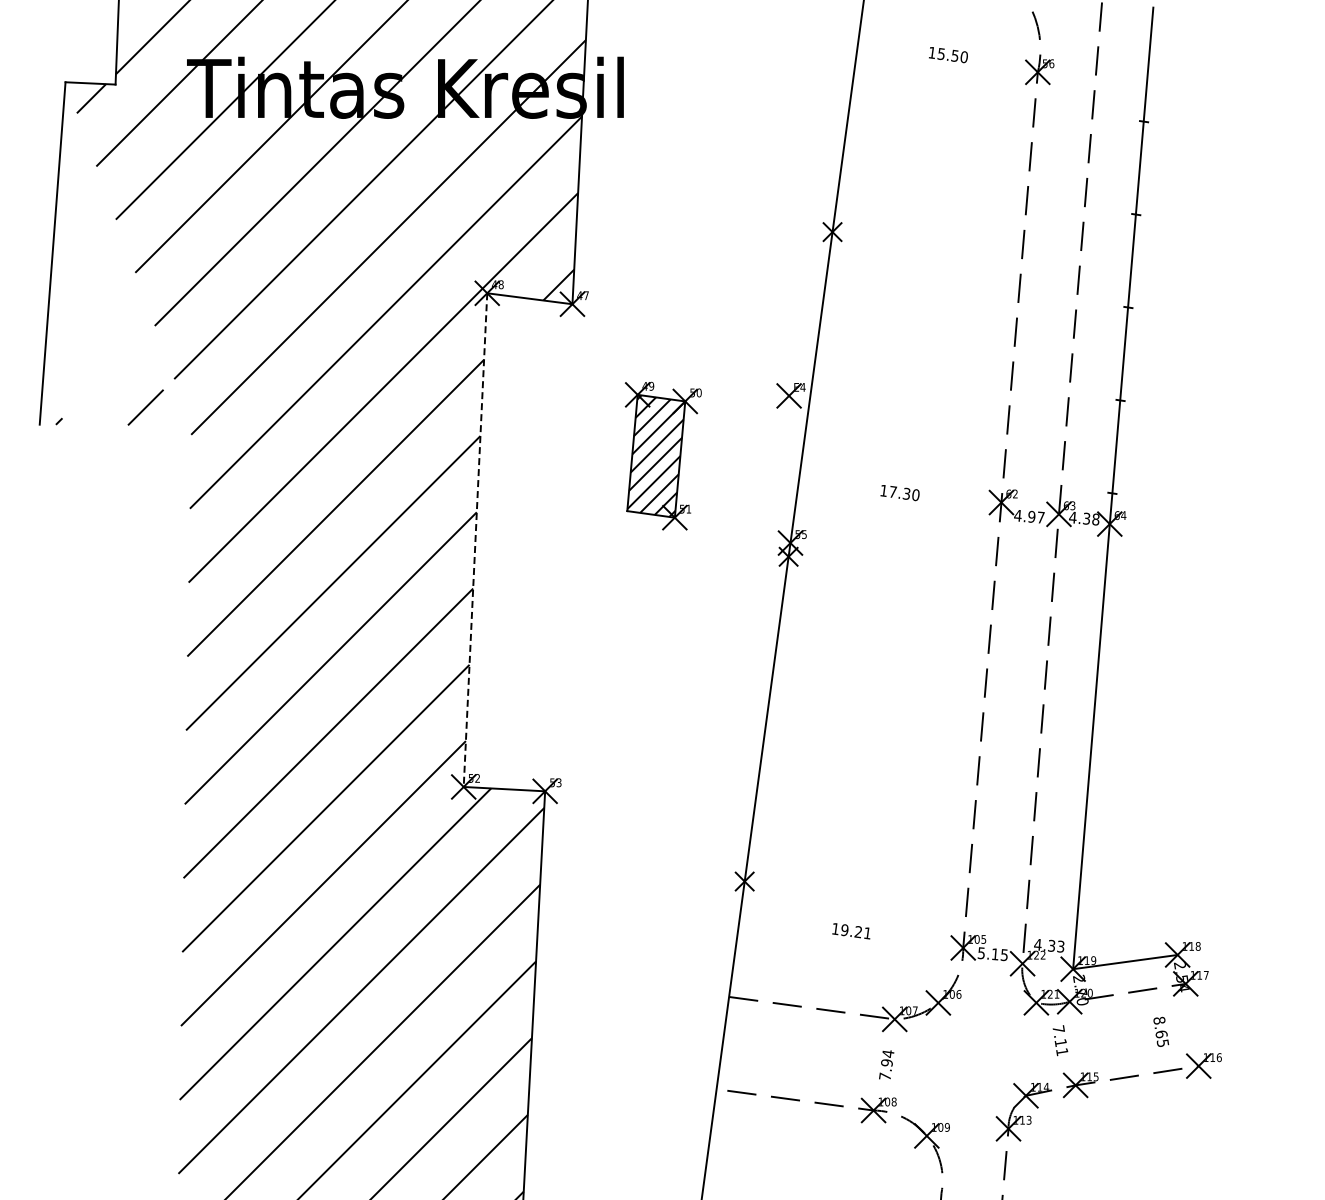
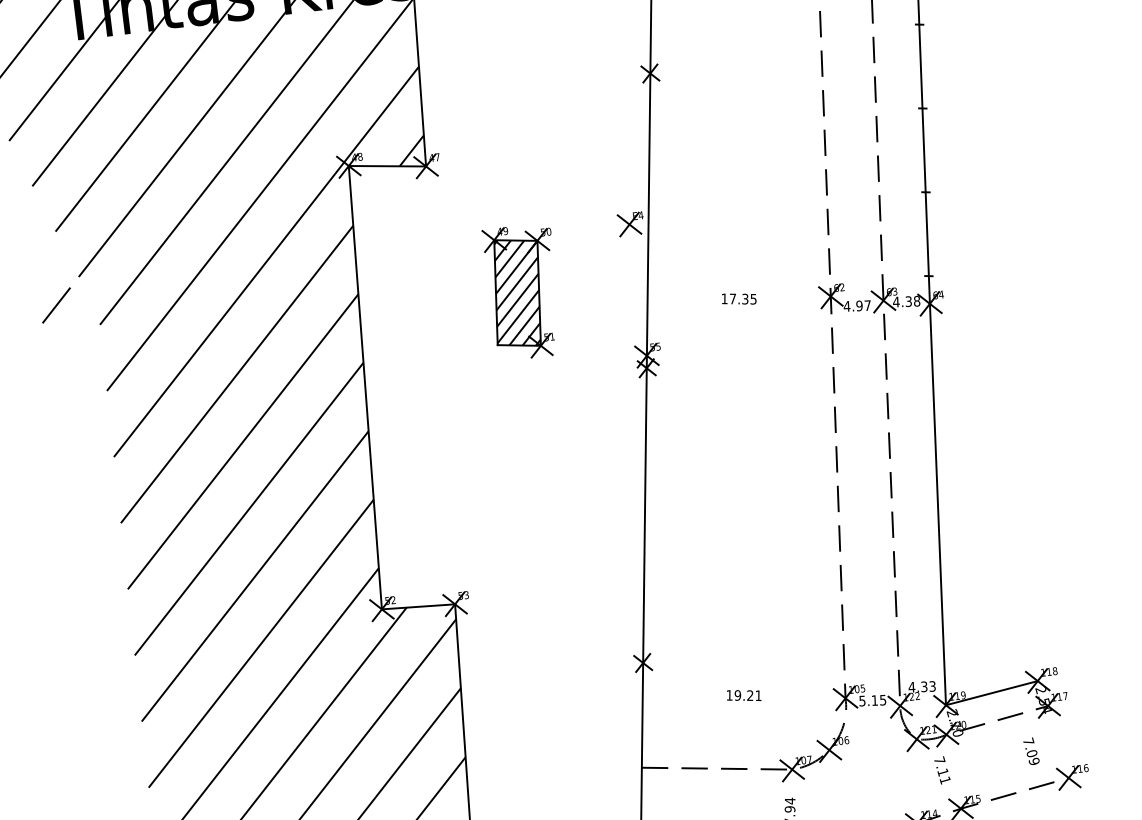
text: (915, 494) -> (753, 298), 17.30 -> 17.35
line: (475, 540) -> (365, 388), dashed -> solid
text: (1161, 1031) -> (1031, 751), 8.65 -> 7.09

